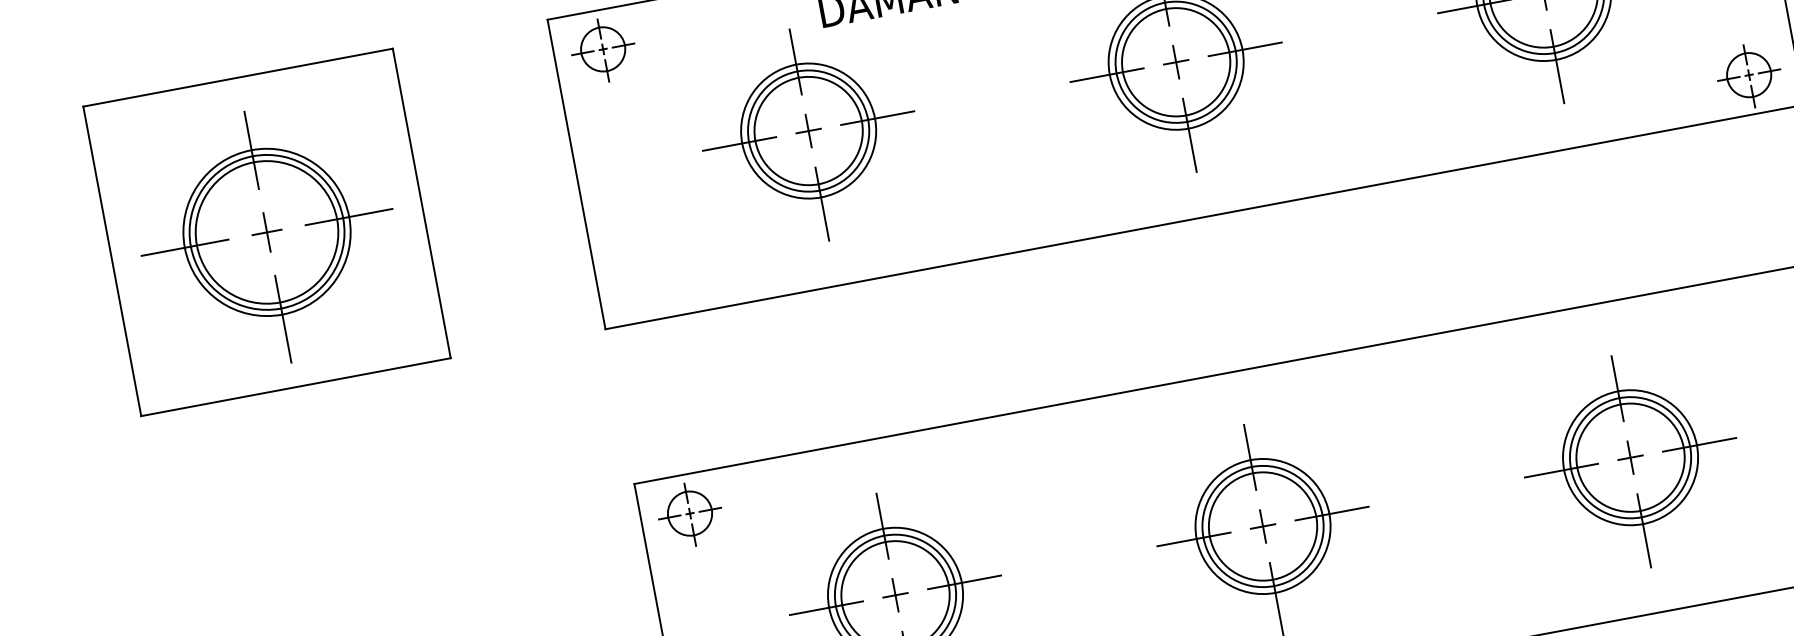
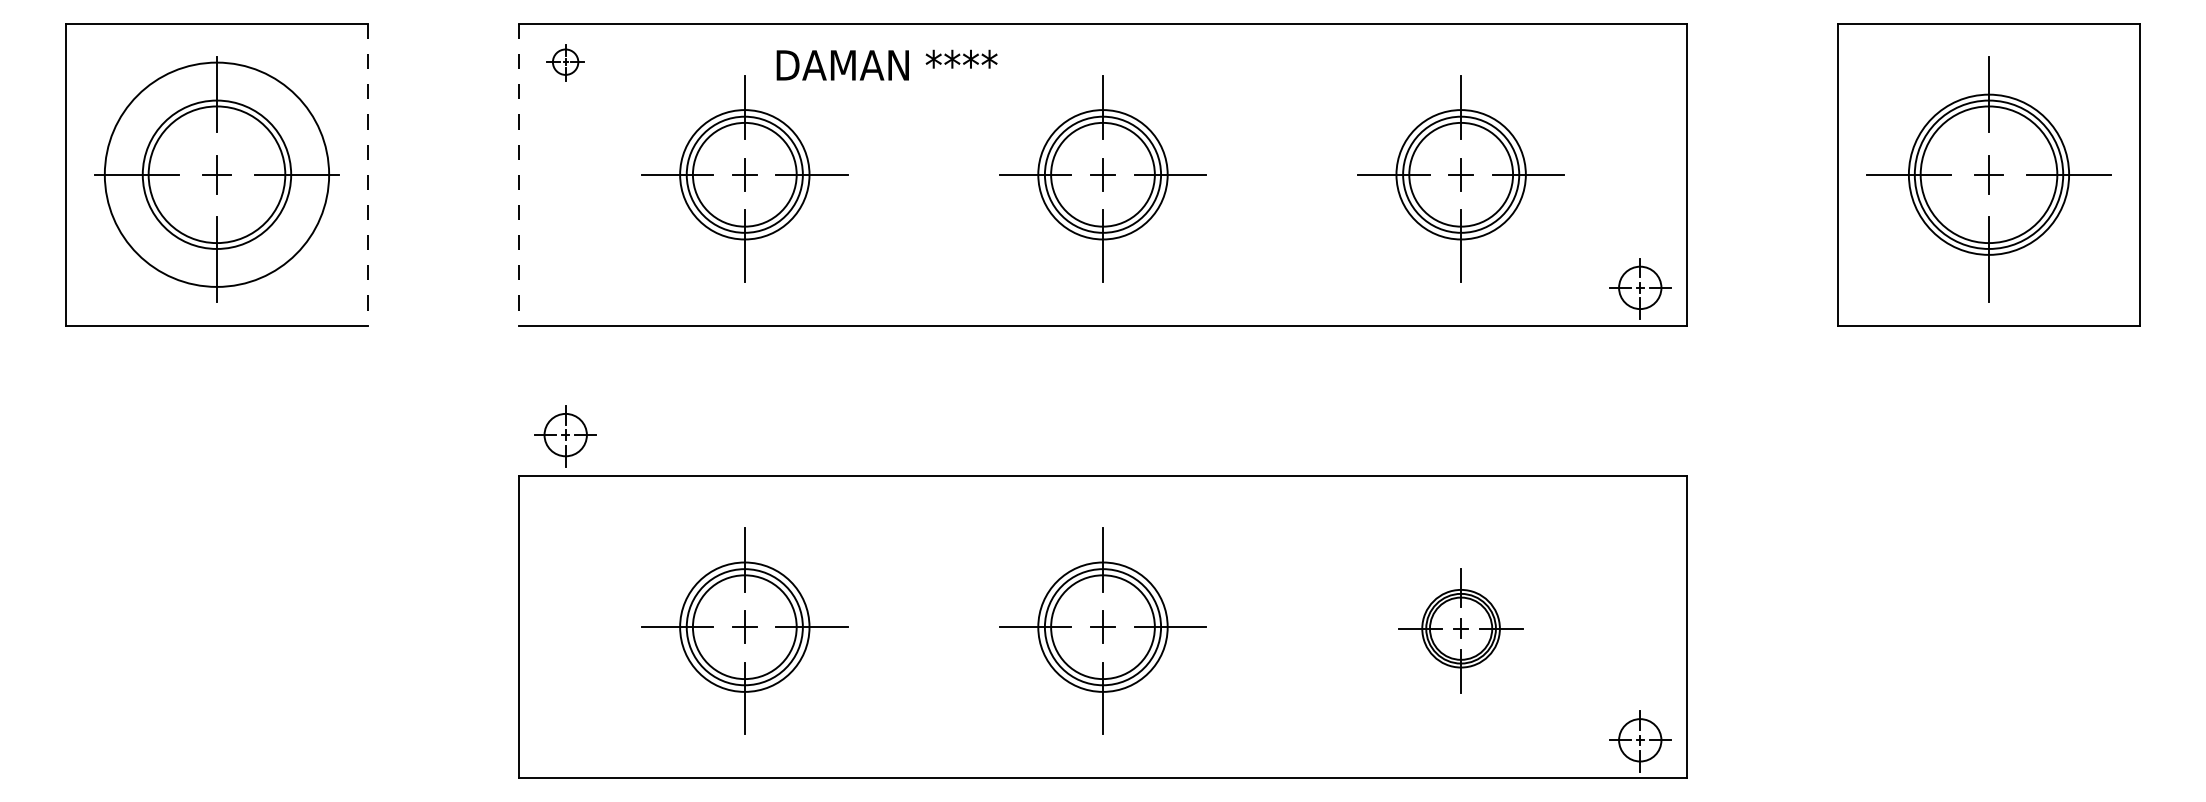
part: (603, 50) -> (565, 62), size x0.6
line: (576, 174) -> (518, 174), solid -> dashed
line: (421, 203) -> (367, 174), solid -> dashed
circle: (266, 232) -> (216, 174), size x1.4
part: (1630, 461) -> (1460, 630), size x0.6
part: (690, 515) -> (565, 436), moved

